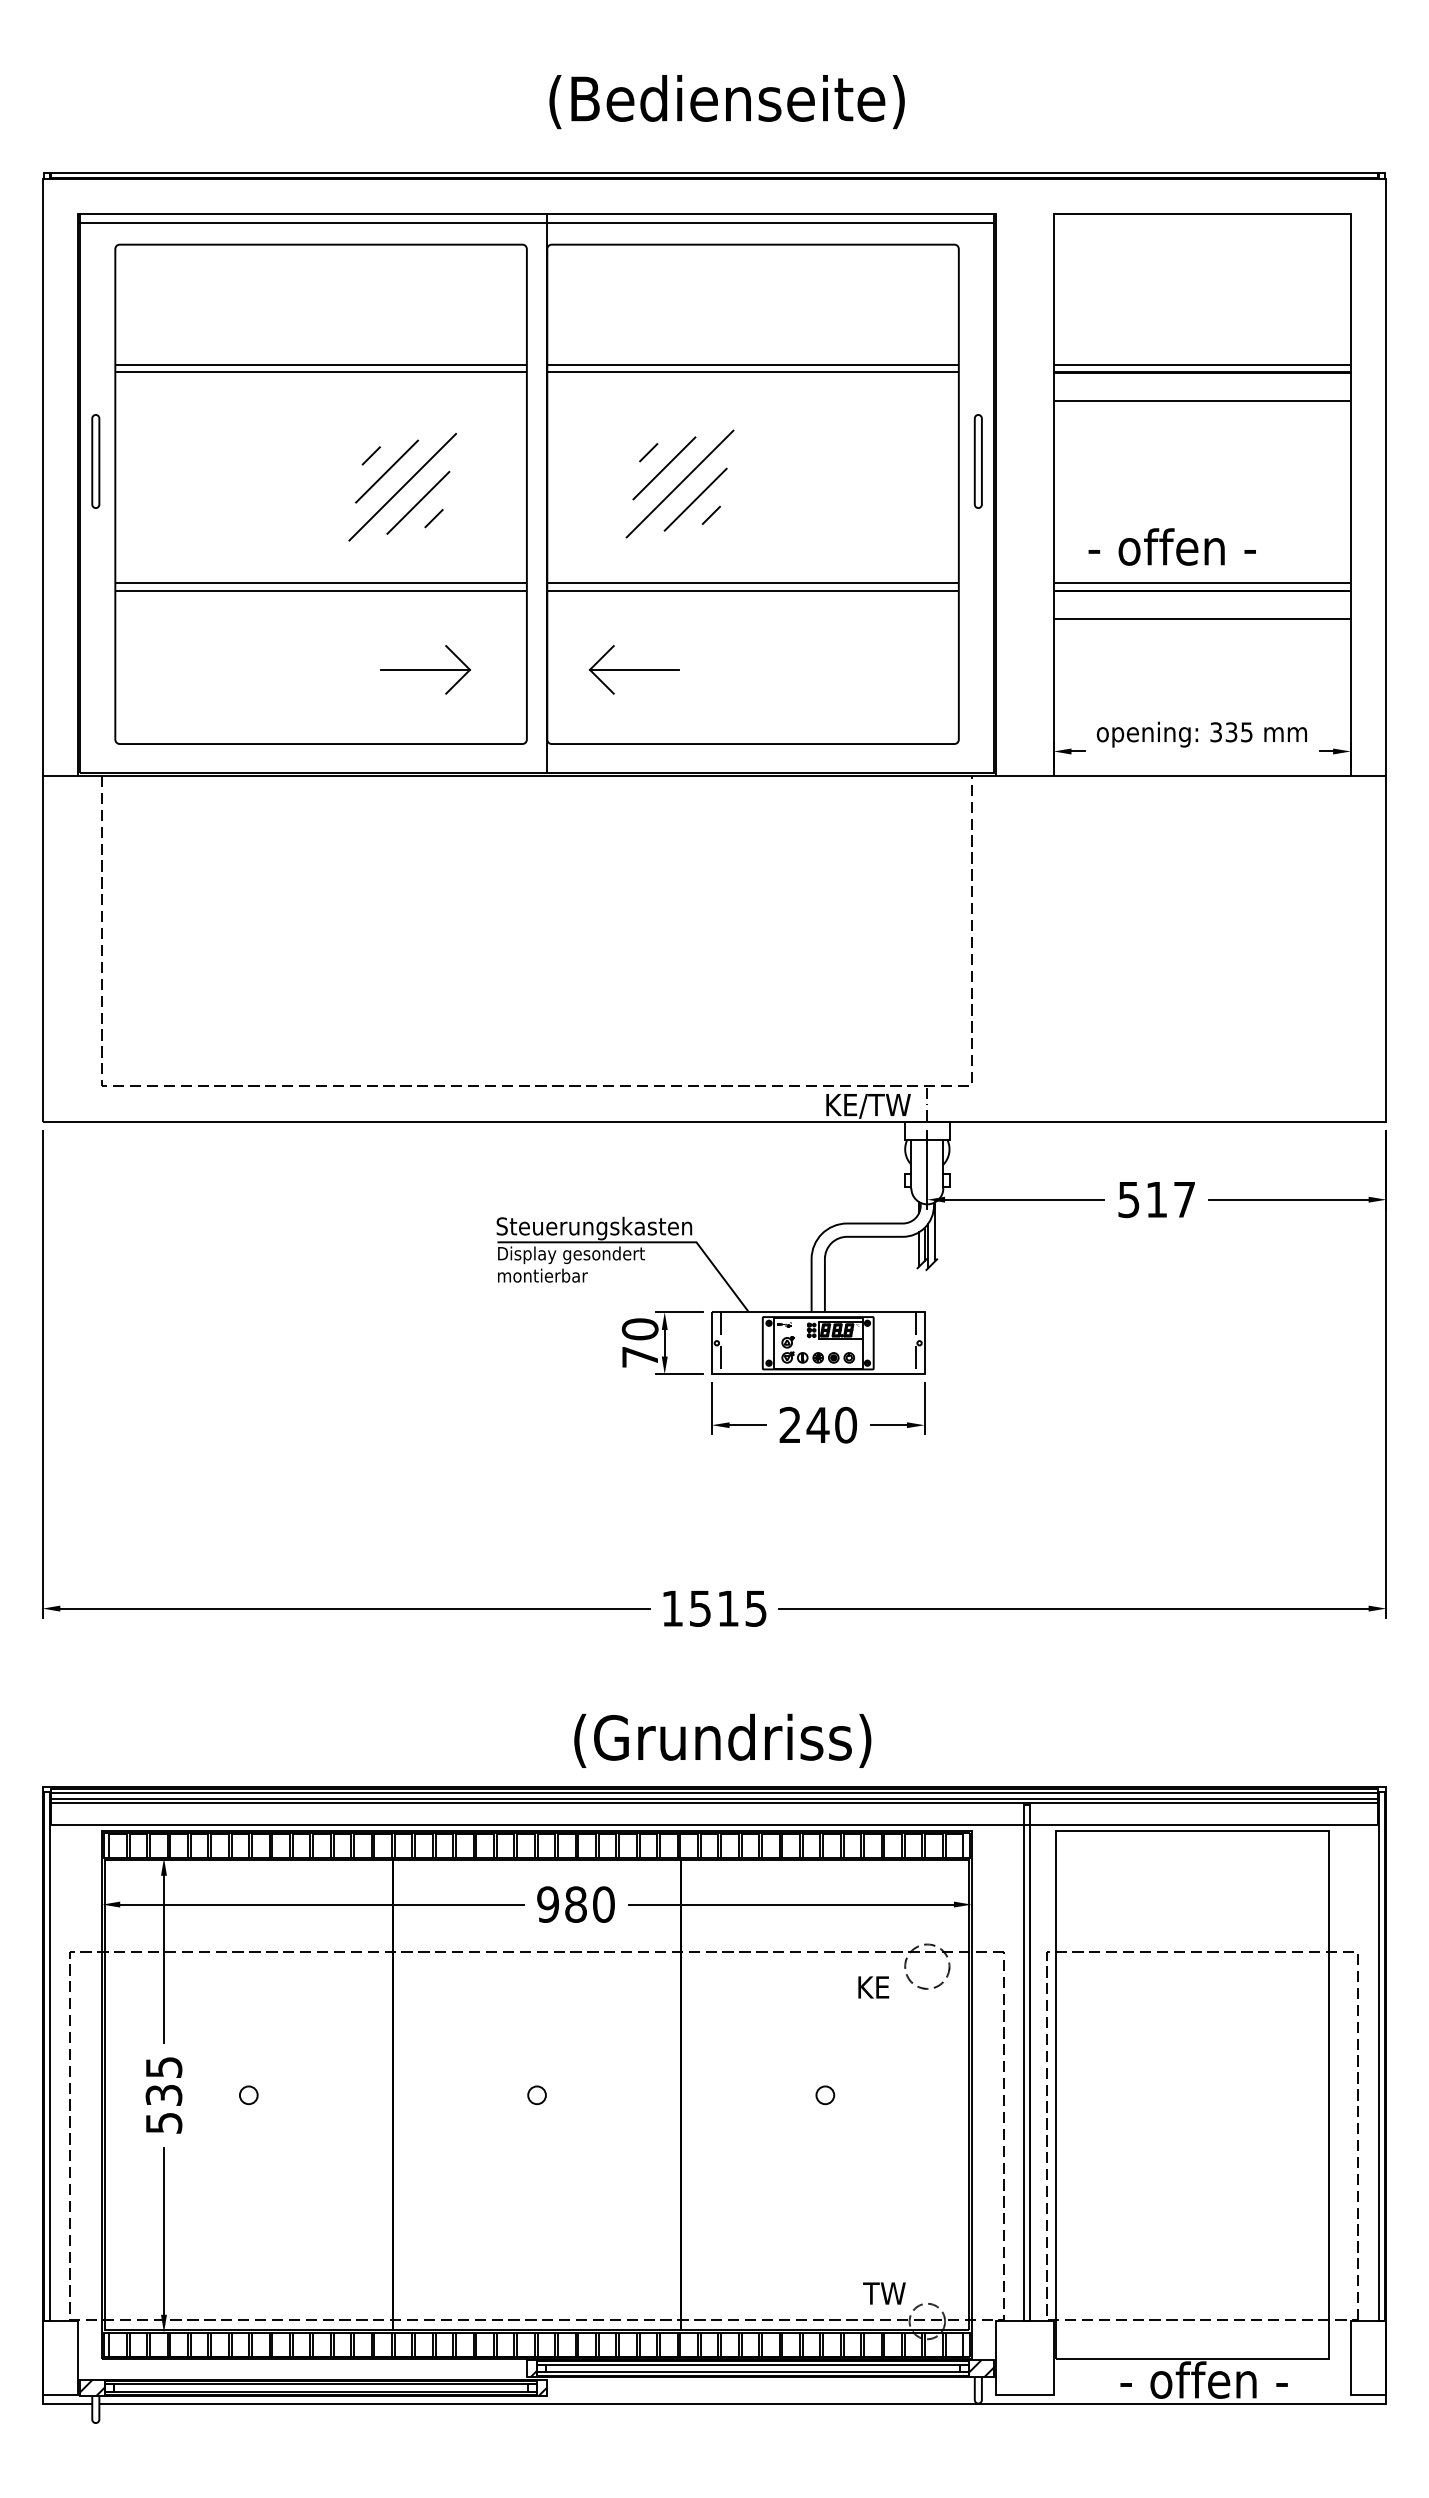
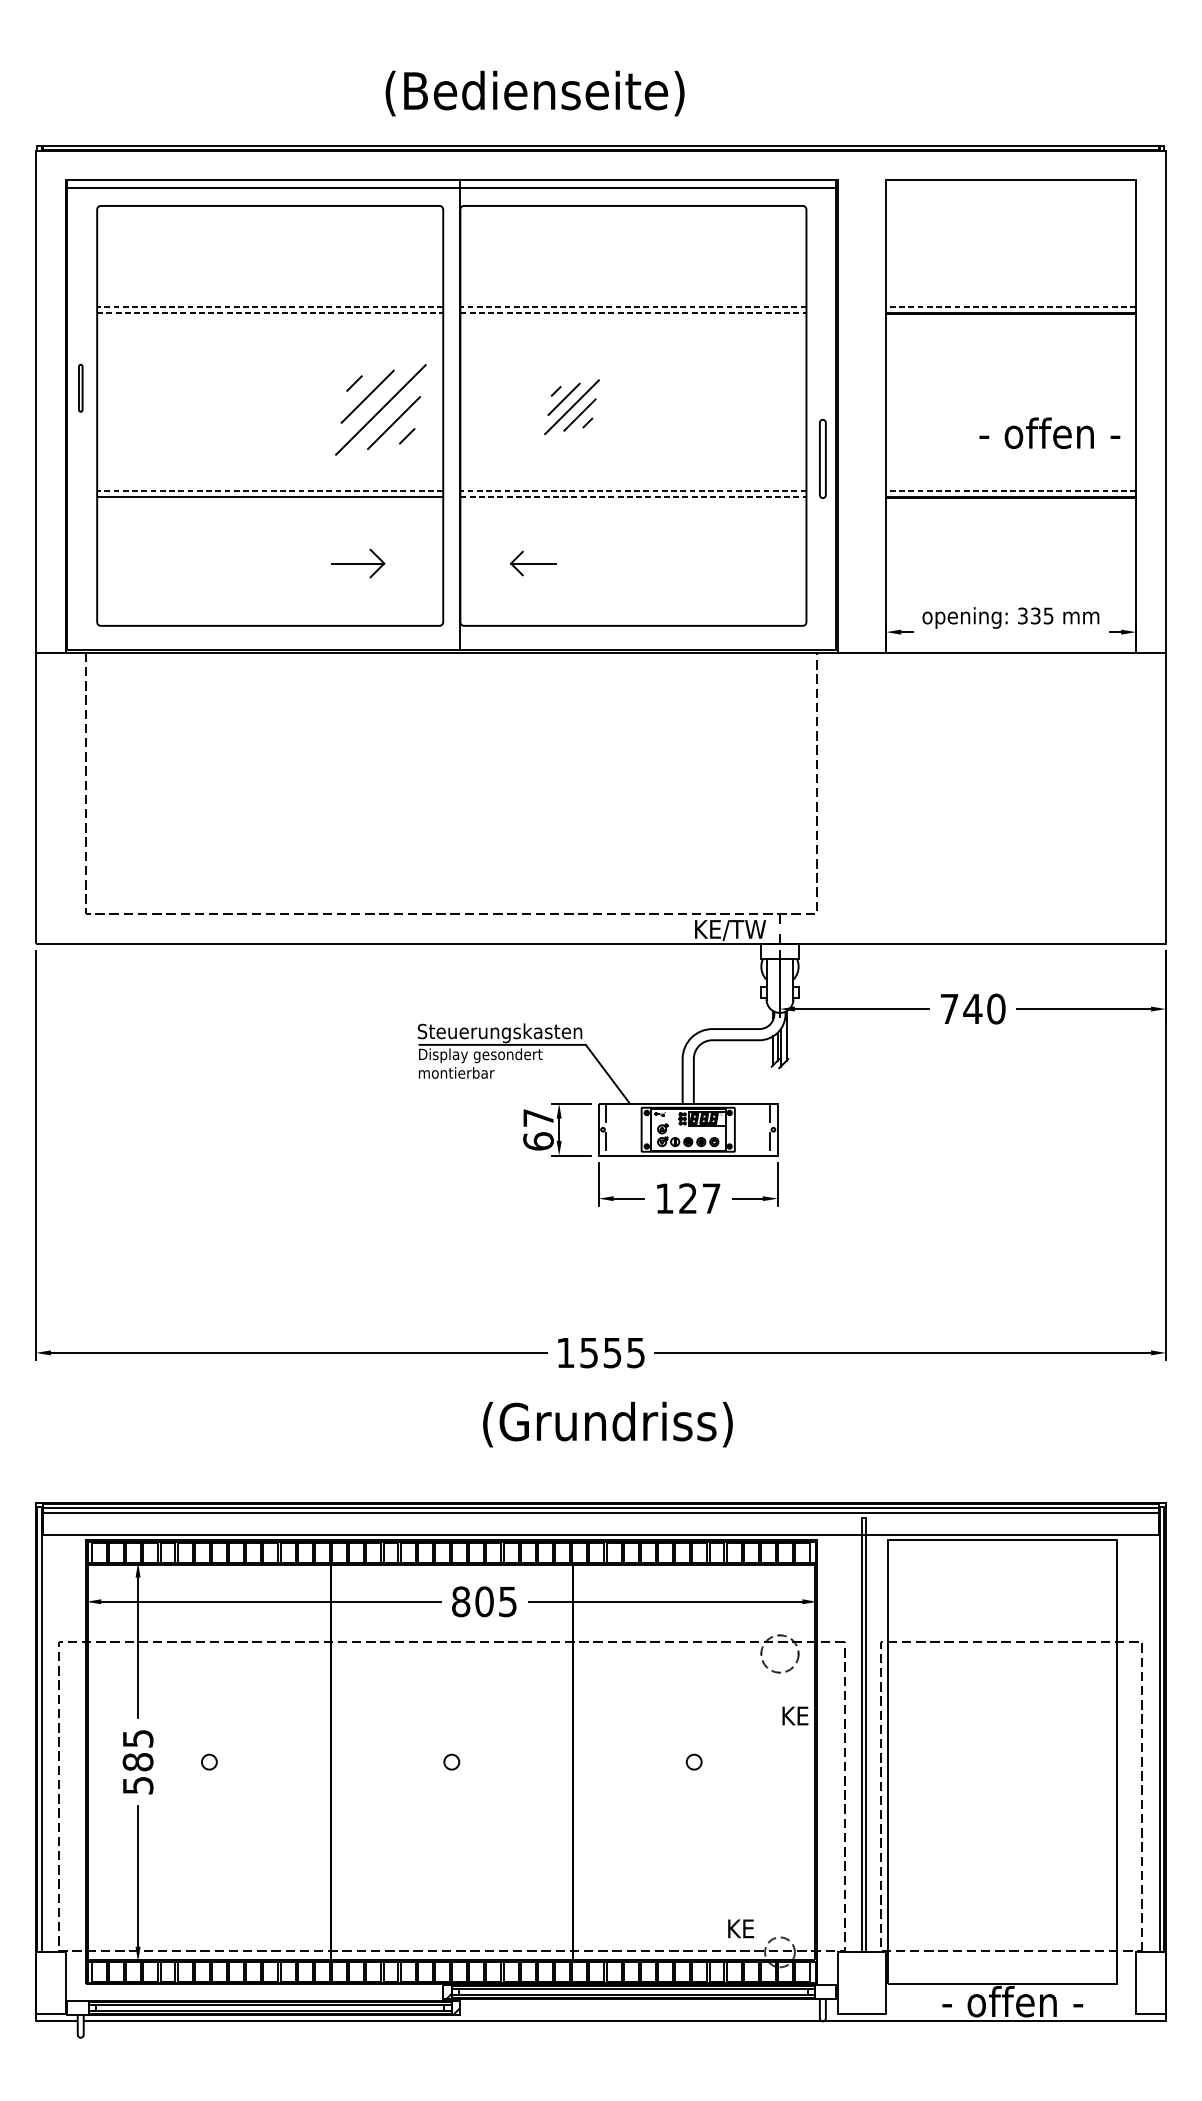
text: (726, 102) -> (534, 93), moved
line: (321, 365) -> (270, 307), solid -> dashed
line: (753, 365) -> (633, 307), solid -> dashed
line: (1202, 365) -> (1011, 307), solid -> dashed
line: (321, 372) -> (270, 313), solid -> dashed
line: (753, 372) -> (633, 313), solid -> dashed
line: (1201, 400) -> (1010, 336), removed
part: (95, 461) -> (80, 388), size x0.6
part: (977, 461) -> (822, 458), moved
part: (679, 483) -> (571, 406), size x0.6
part: (402, 487) -> (380, 410), moved
text: (1171, 546) -> (1049, 432), moved
line: (321, 583) -> (270, 490), solid -> dashed
line: (753, 583) -> (633, 490), solid -> dashed
line: (1202, 583) -> (1011, 490), solid -> dashed
line: (753, 590) -> (633, 496), solid -> dashed
line: (1201, 618) -> (1010, 520), removed
part: (425, 669) -> (357, 563), size x0.7
part: (633, 669) -> (532, 563), size x0.6
text: (1156, 1199) -> (972, 1008), 517 -> 740
text: (639, 1342) -> (537, 1129), 70 -> 67
text: (818, 1424) -> (688, 1198), 240 -> 127
text: (727, 1608) -> (611, 1352), 1515 -> 1555
text: (722, 1740) -> (607, 1424), moved
line: (714, 1802) -> (601, 1515), removed
text: (575, 1904) -> (484, 1601), 980 -> 805
text: (873, 1987) -> (795, 1716), moved
text: (163, 2095) -> (137, 1762), 535 -> 585
text: (884, 2293) -> (743, 1928), TW -> KE
hatch: (981, 2368) -> (825, 1991), removed
hatch: (92, 2387) -> (77, 2007), removed

